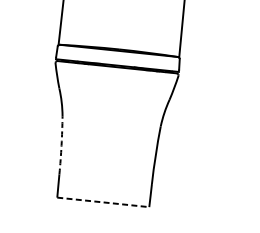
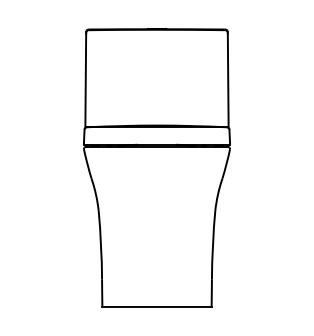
arc: (61, 145) -> (101, 245), dashed -> solid
line: (103, 202) -> (157, 307), dashed -> solid

